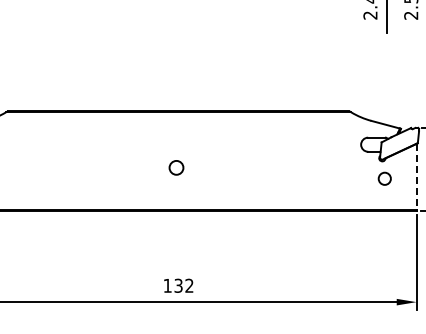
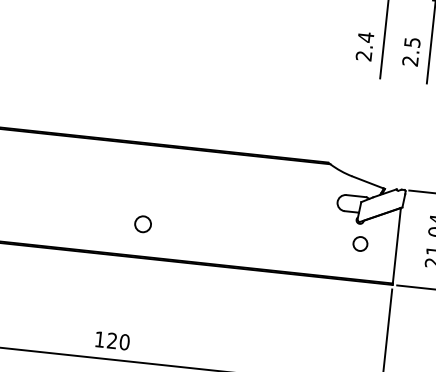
circle: (176, 167) -> (143, 223), moved
line: (416, 177) -> (396, 246), dashed -> solid
text: (183, 285) -> (117, 341), 132 -> 120

